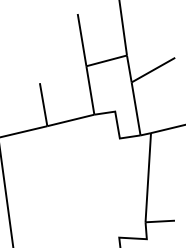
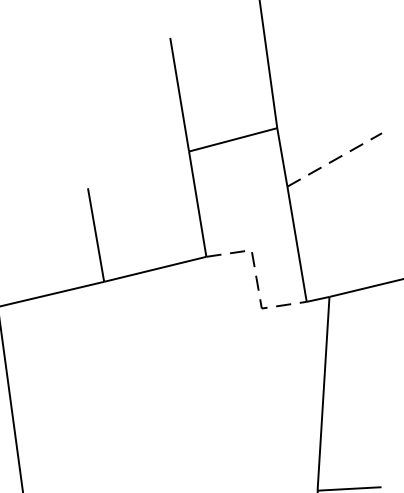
line: (153, 69) -> (334, 158), solid -> dashed
line: (117, 125) -> (256, 280), solid -> dashed

